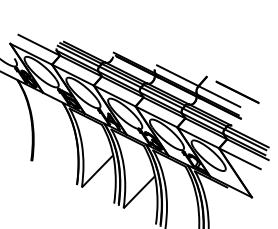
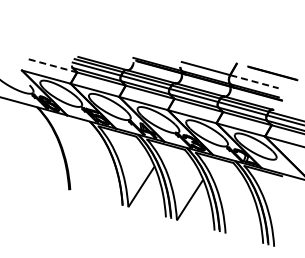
line: (38, 44) -> (52, 65), solid -> dashed
line: (219, 96) -> (254, 81), solid -> dashed

